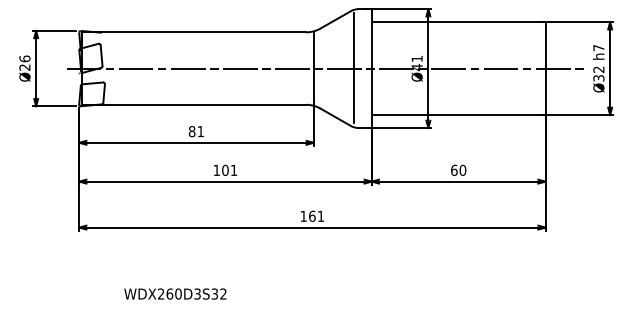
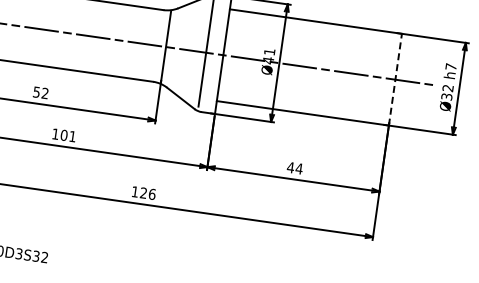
line: (545, 68) -> (395, 79), solid -> dashed
text: (195, 131) -> (40, 92), 81 -> 52
text: (458, 170) -> (294, 168), 60 -> 44
text: (316, 215) -> (147, 192), 161 -> 126

